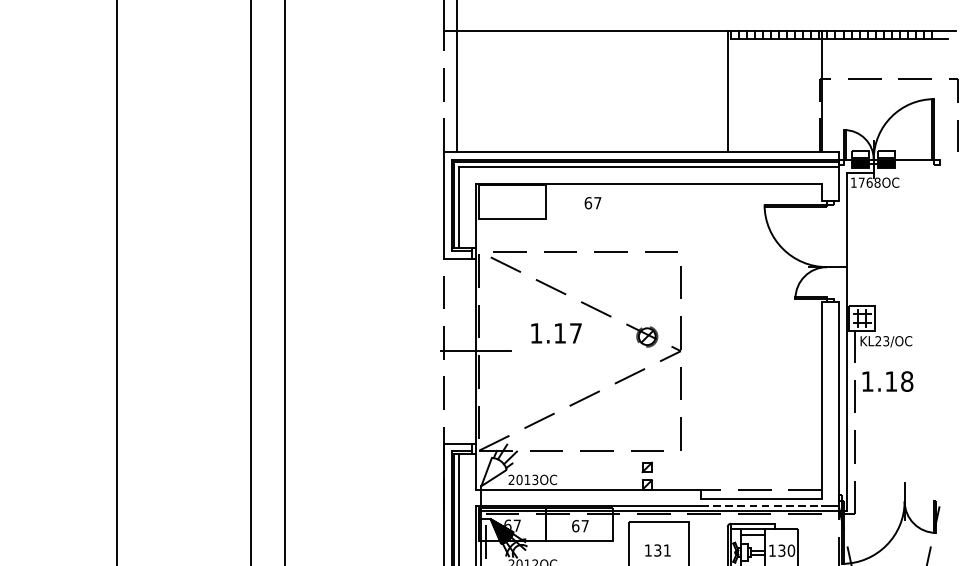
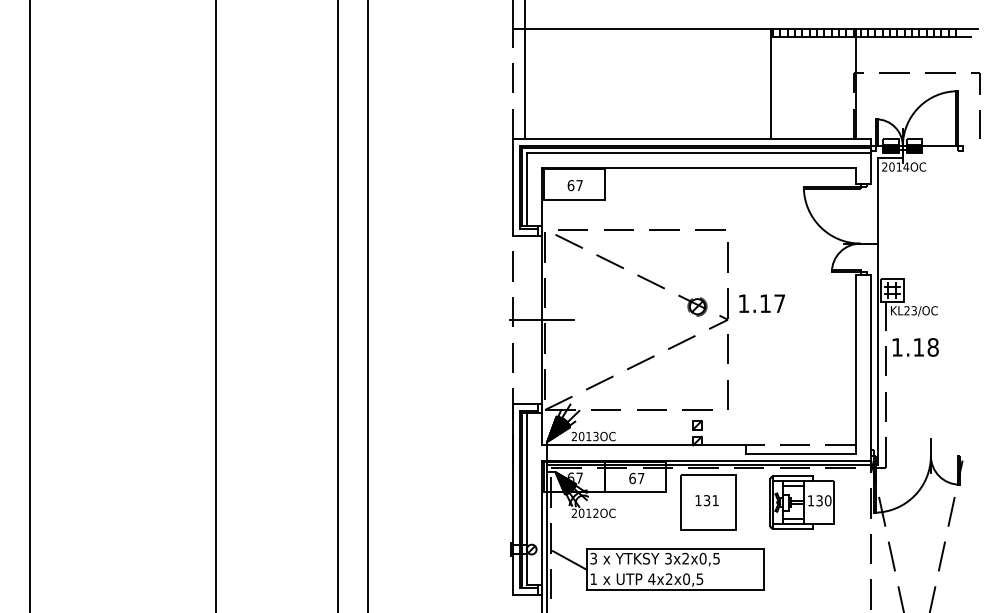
text: (865, 182) -> (895, 166), 1768OC -> 2014OC
text: (592, 203) -> (574, 185), moved
text: (555, 333) -> (761, 303), moved
hatch: (494, 472) -> (558, 429), added
line: (761, 506) -> (801, 460), dashed -> solid

